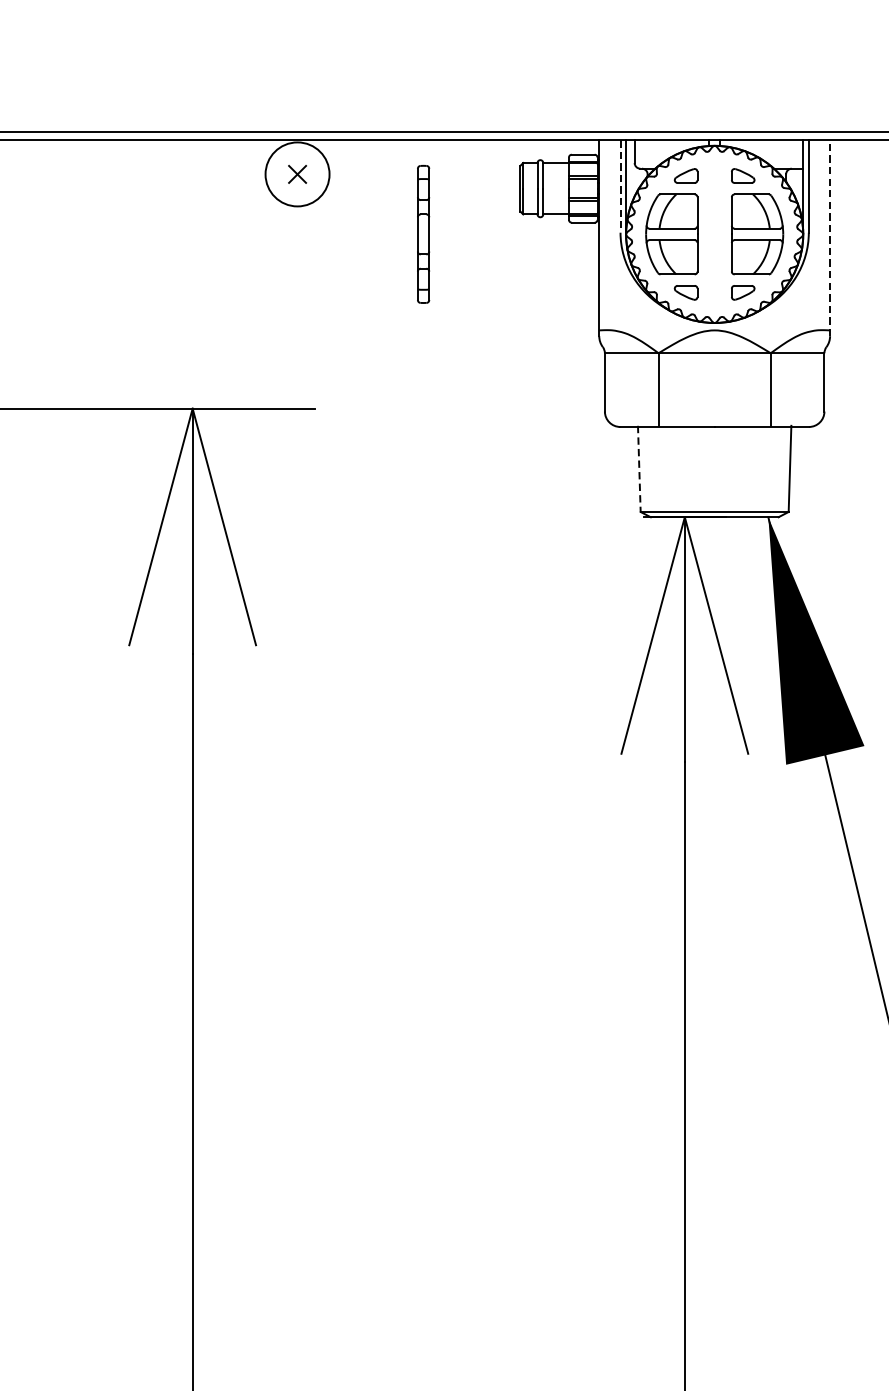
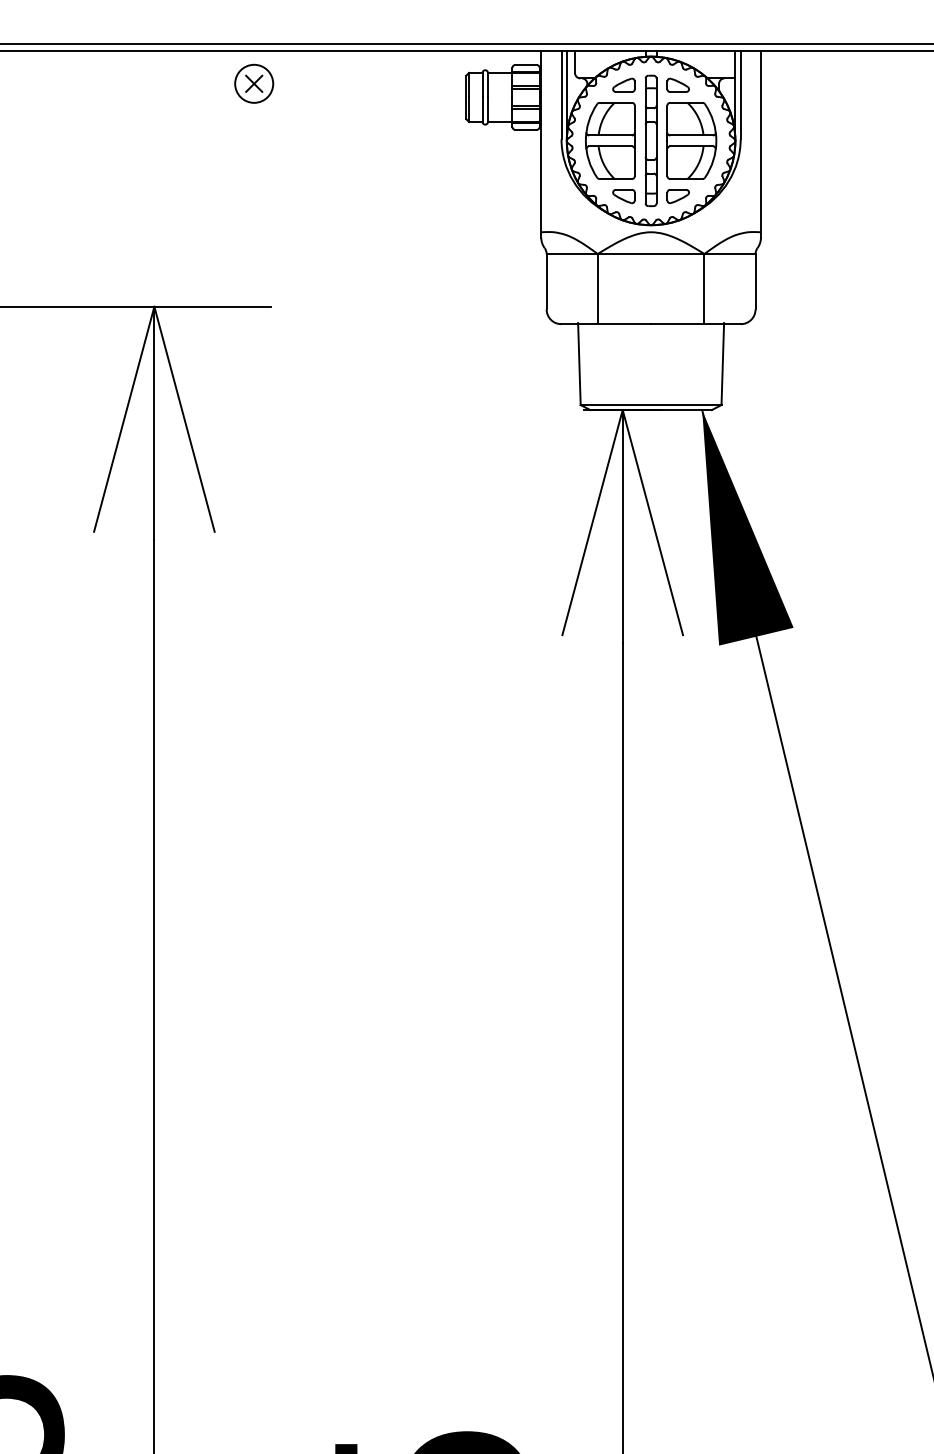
circle: (297, 174) -> (254, 83), size x0.62
line: (620, 186) -> (561, 95), dashed -> solid
part: (422, 233) -> (650, 140), moved
line: (829, 238) -> (760, 144), dashed -> solid
line: (639, 469) -> (579, 364), dashed -> solid

